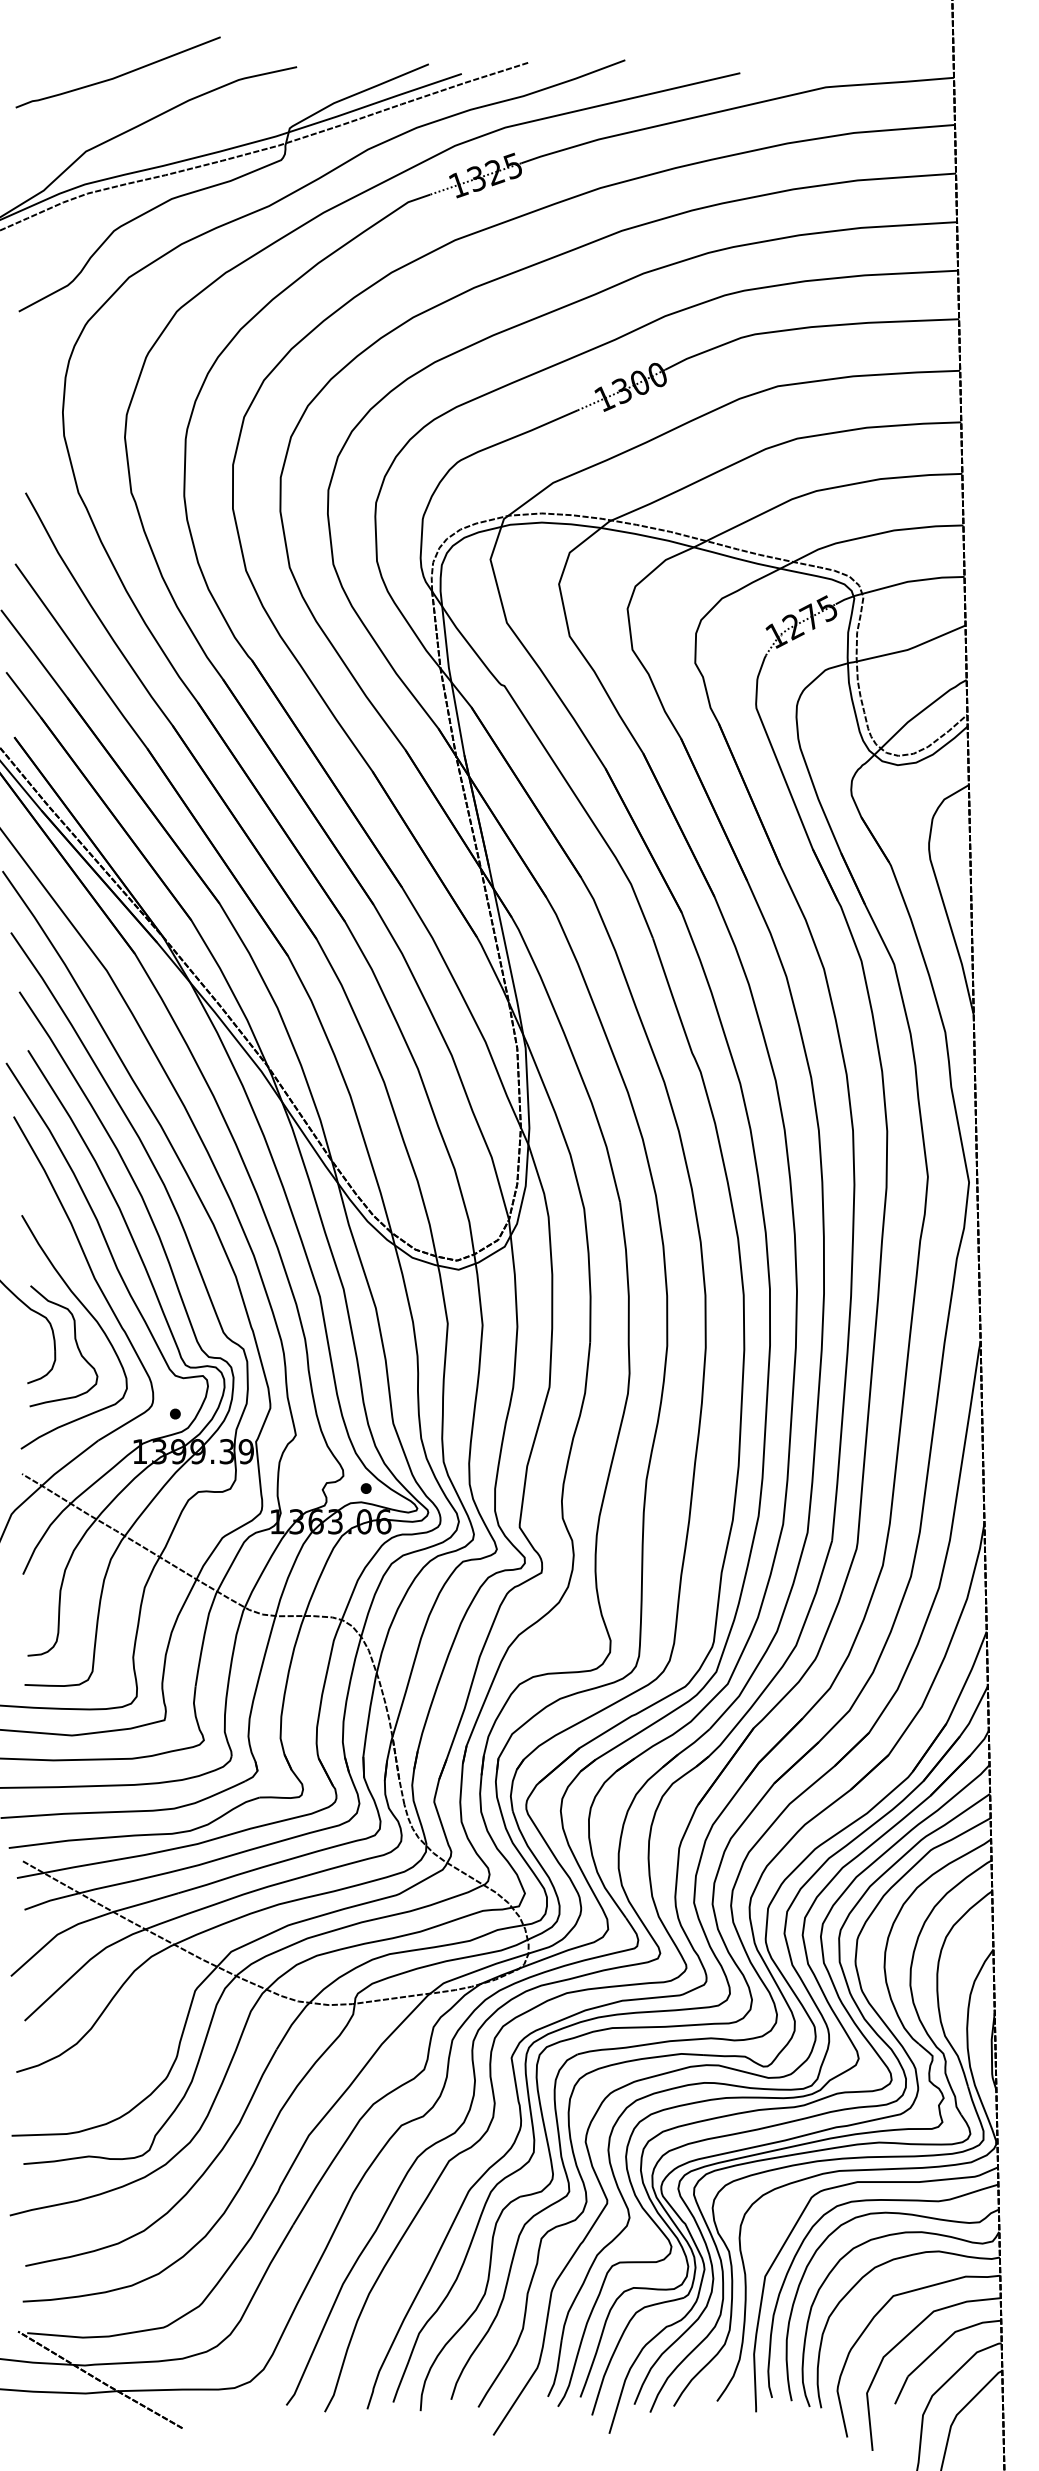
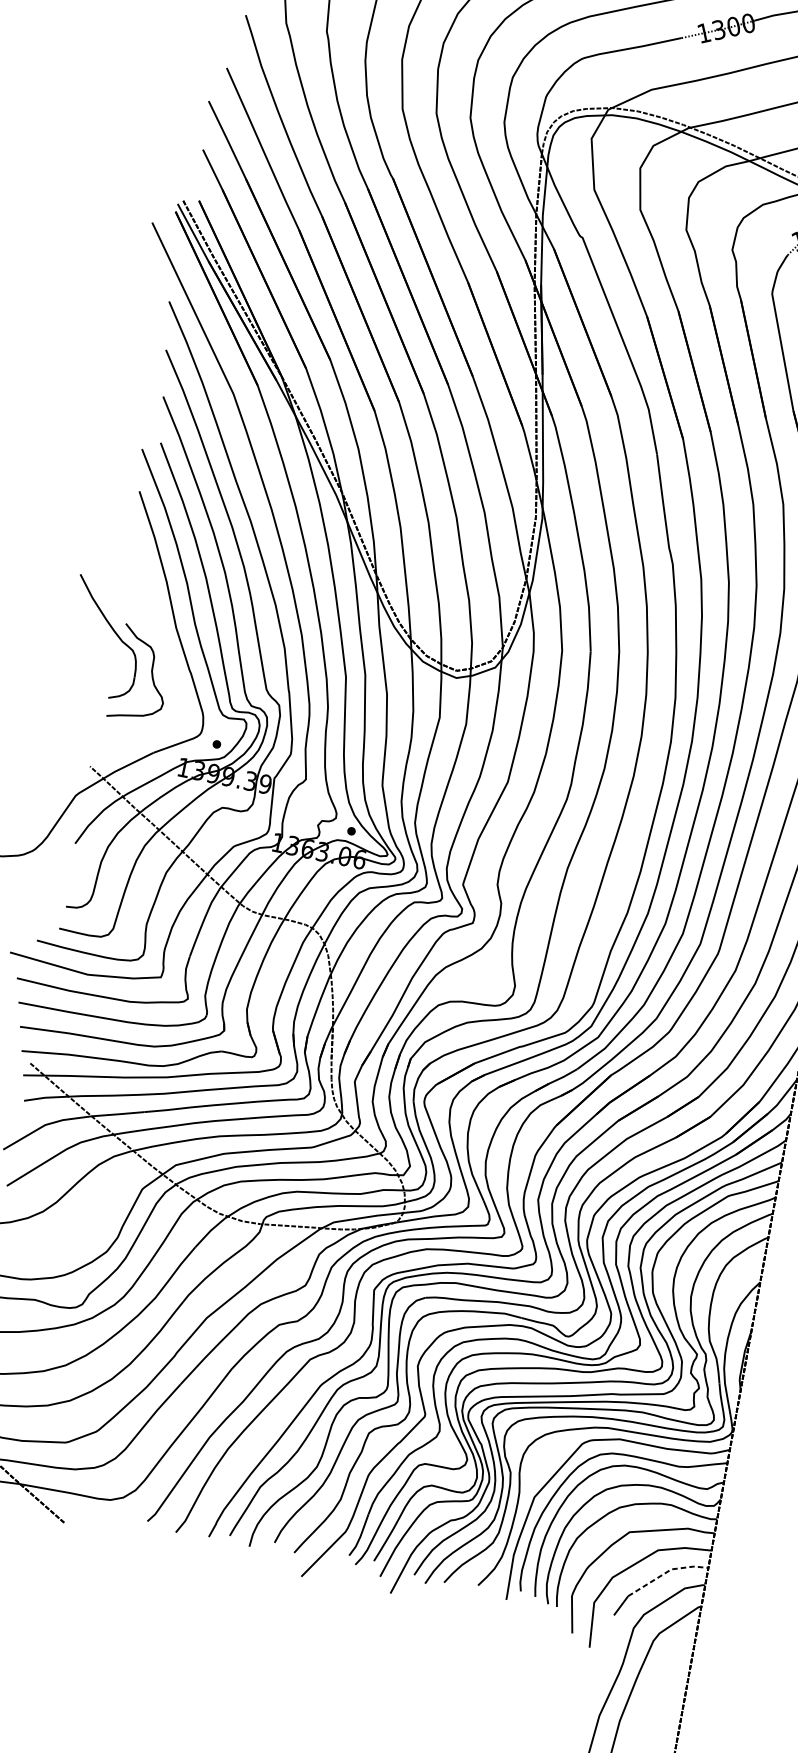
curve: (93, 1319) -> (168, 659), removed
line: (949, 2337) -> (666, 1572), solid -> dashed

